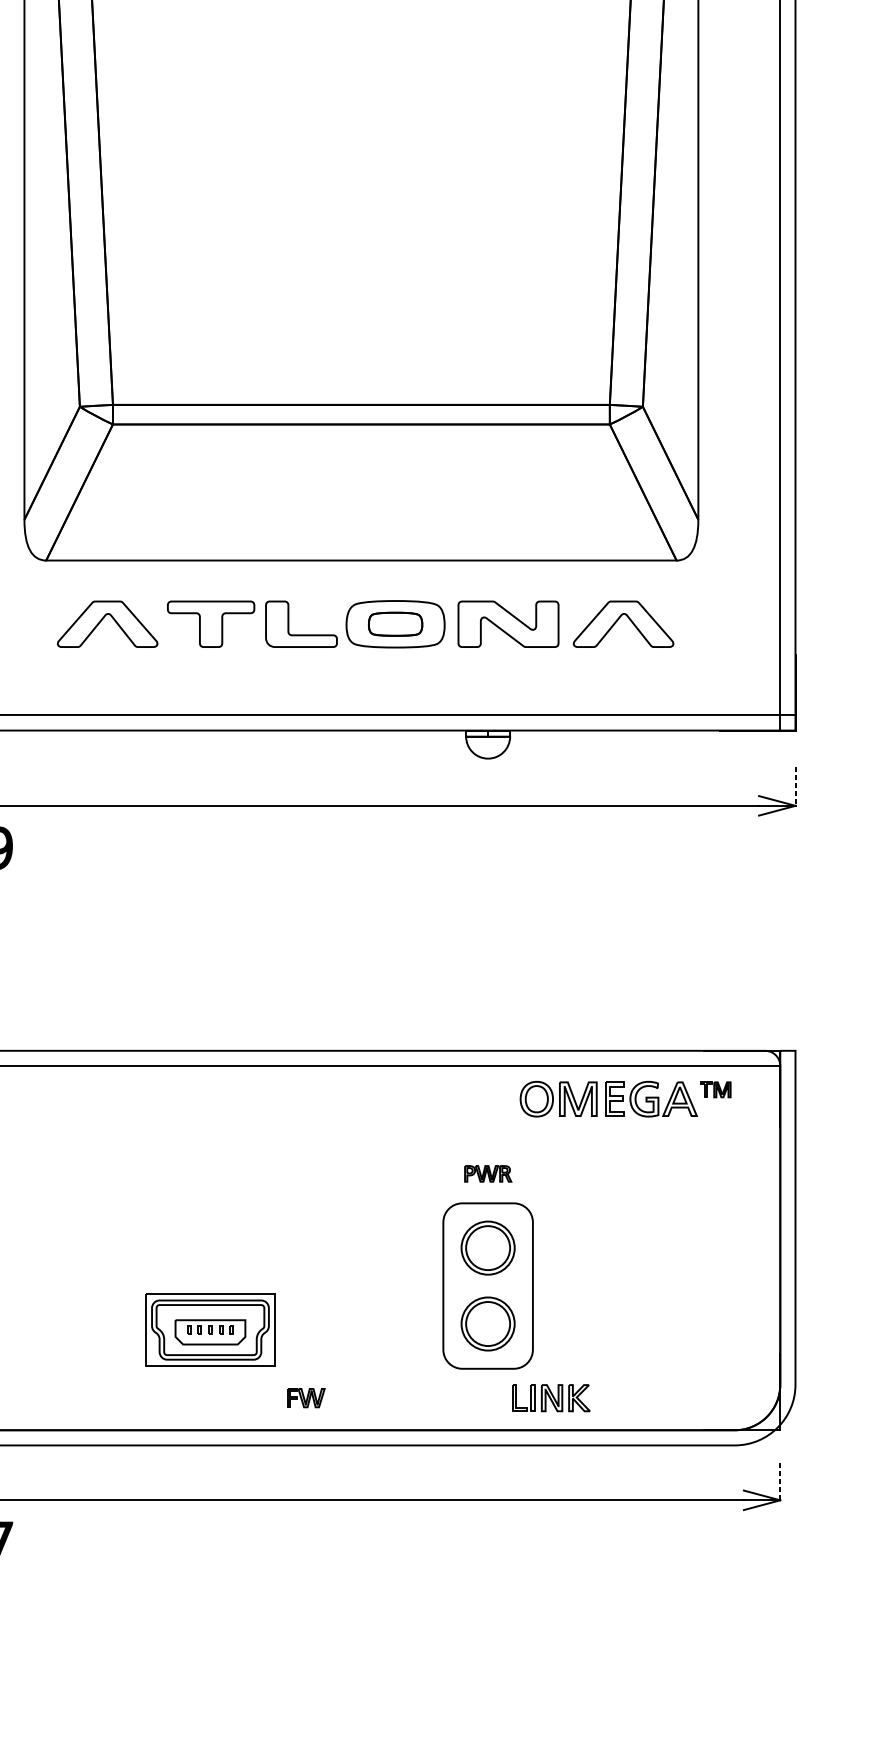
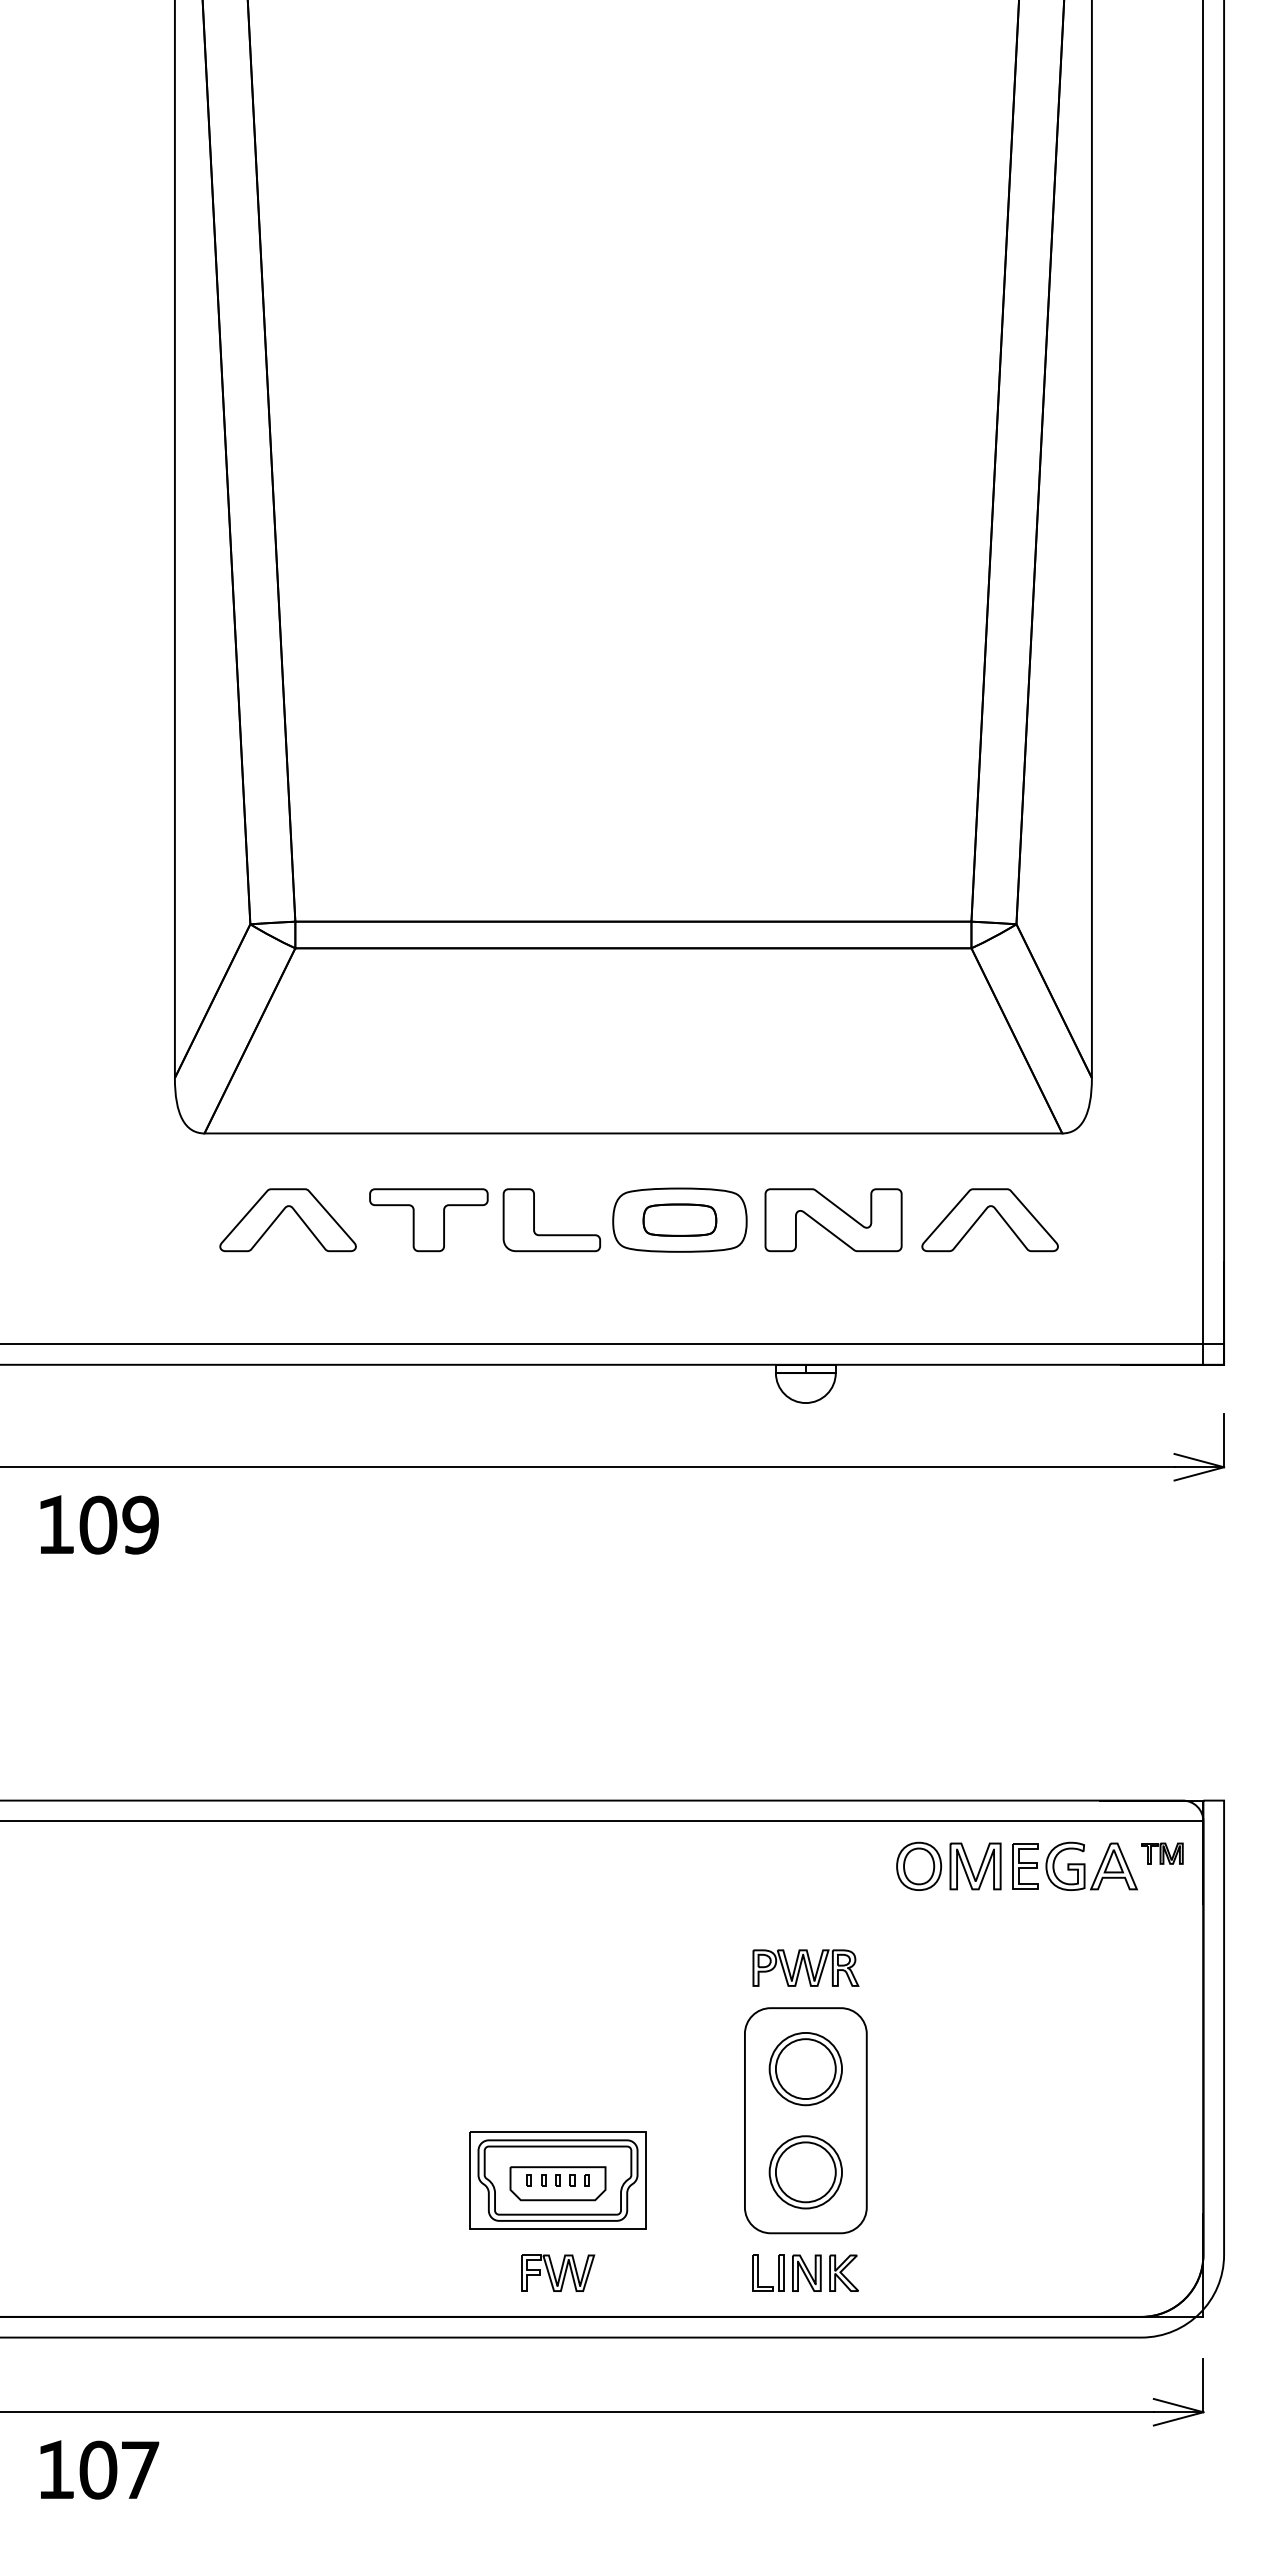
line: (795, 786) -> (1224, 1441), dashed -> solid
part: (625, 1098) -> (1039, 1865), moved
part: (487, 1173) -> (805, 1967), size x1.67
part: (210, 1330) -> (557, 2180), moved
part: (306, 1397) -> (558, 2272), size x1.43
part: (551, 1397) -> (805, 2272), moved
line: (780, 1480) -> (1203, 2385), dashed -> solid

